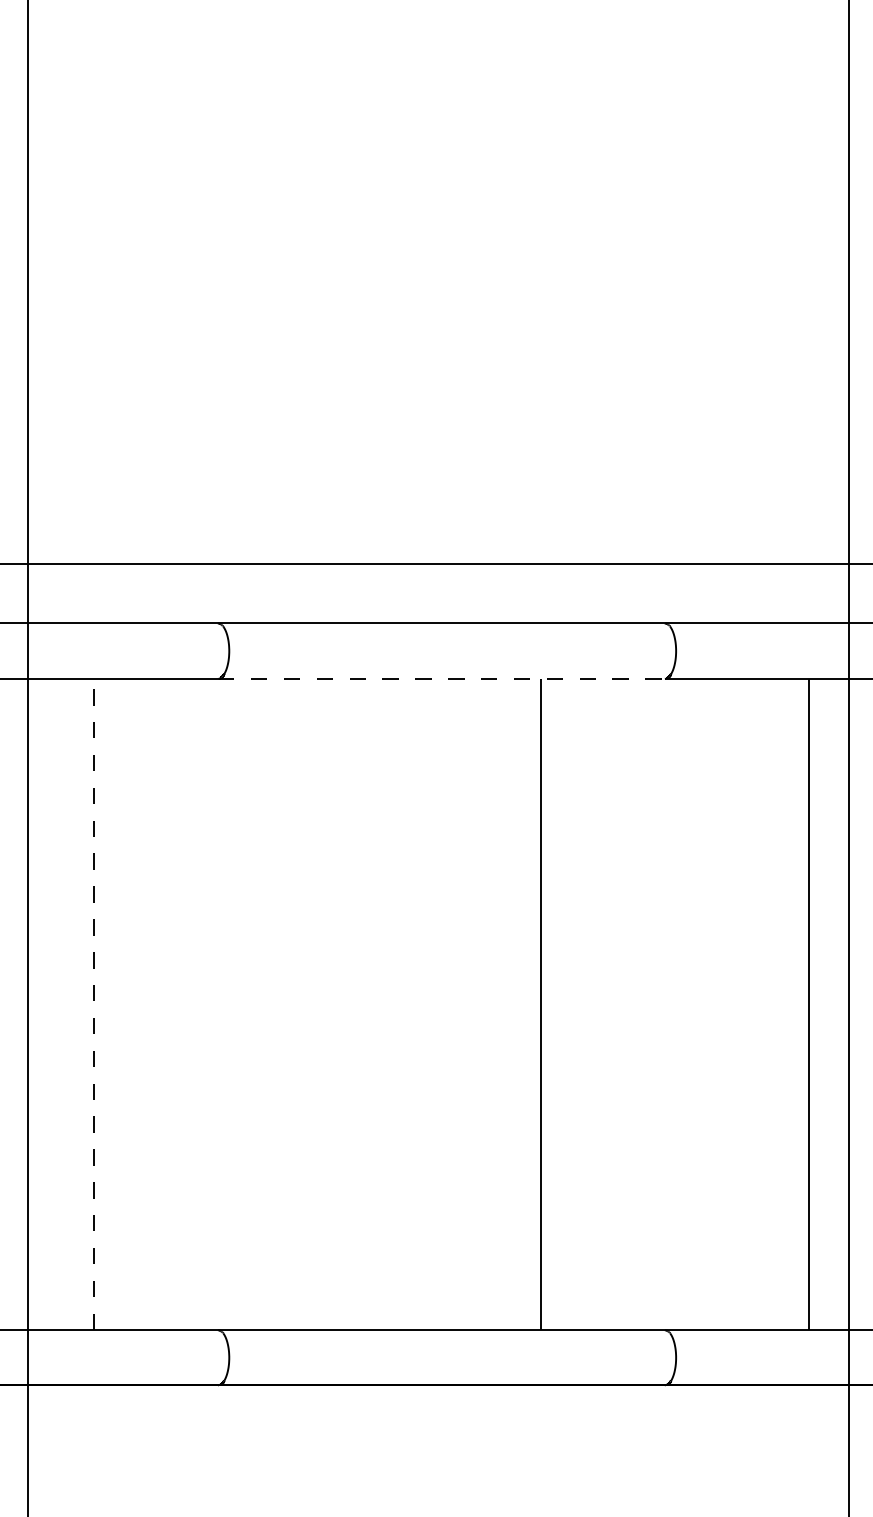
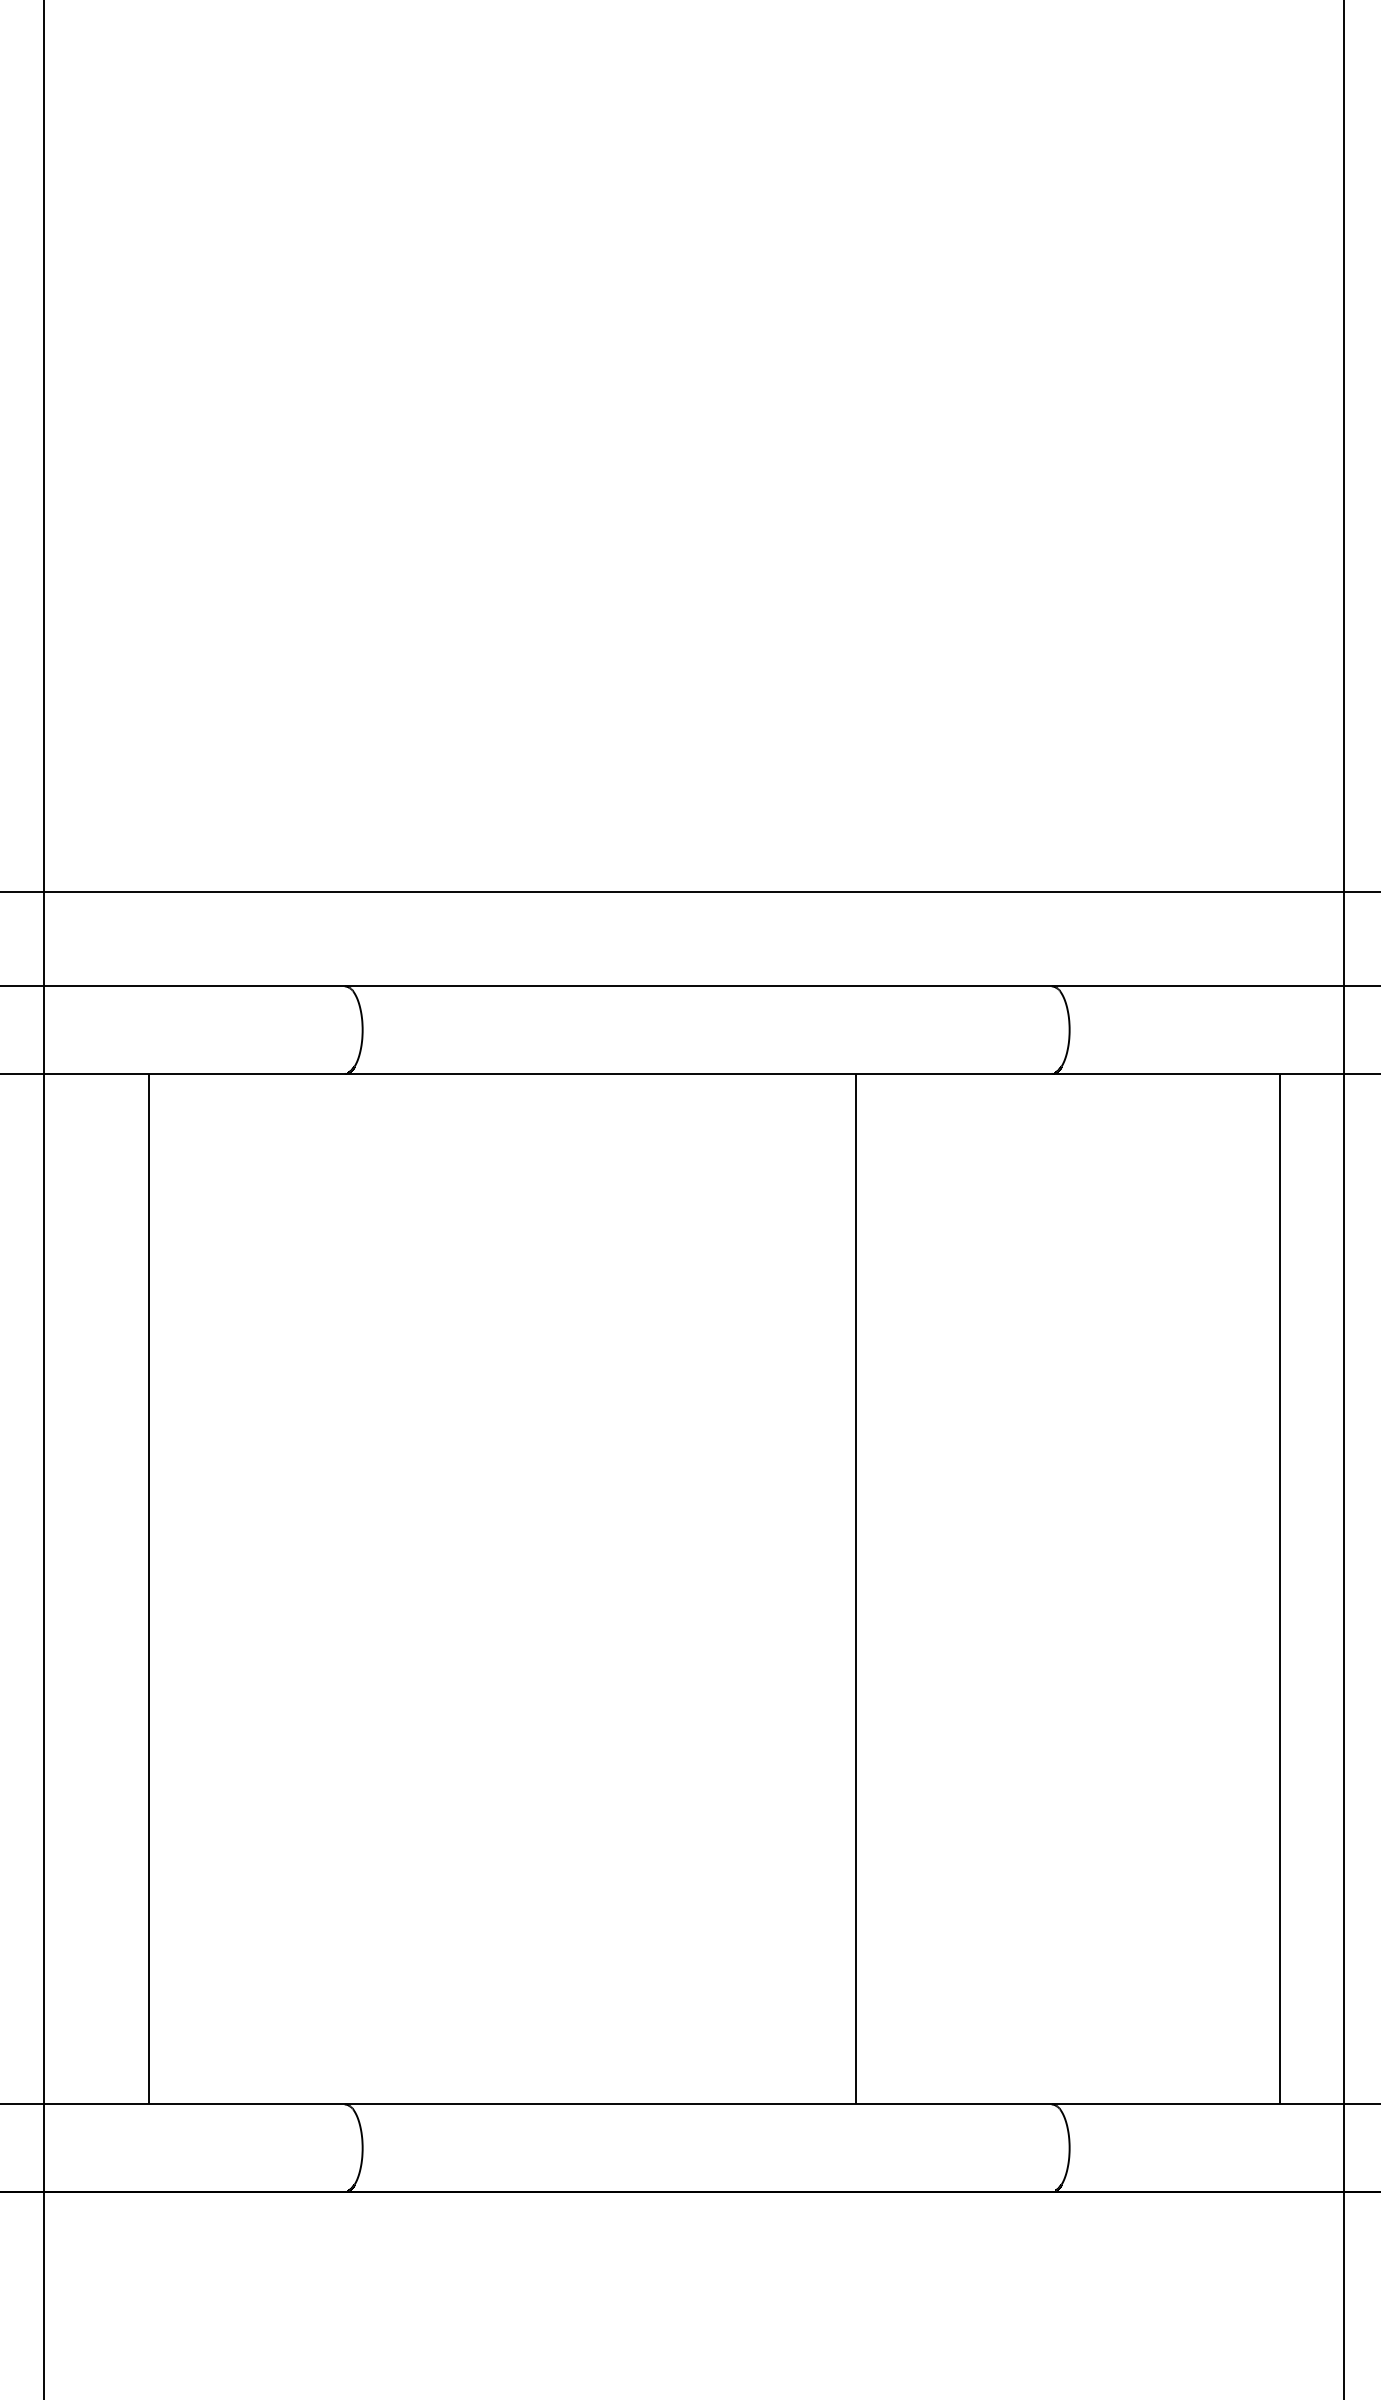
line: (441, 678) -> (698, 1073), dashed -> solid
line: (93, 1004) -> (147, 1589), dashed -> solid

